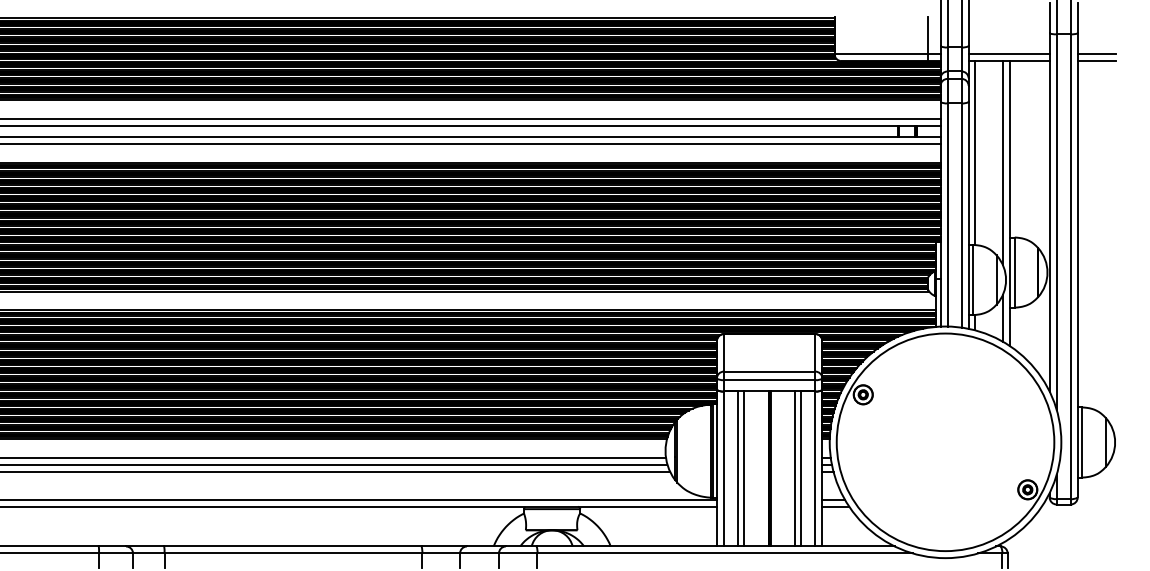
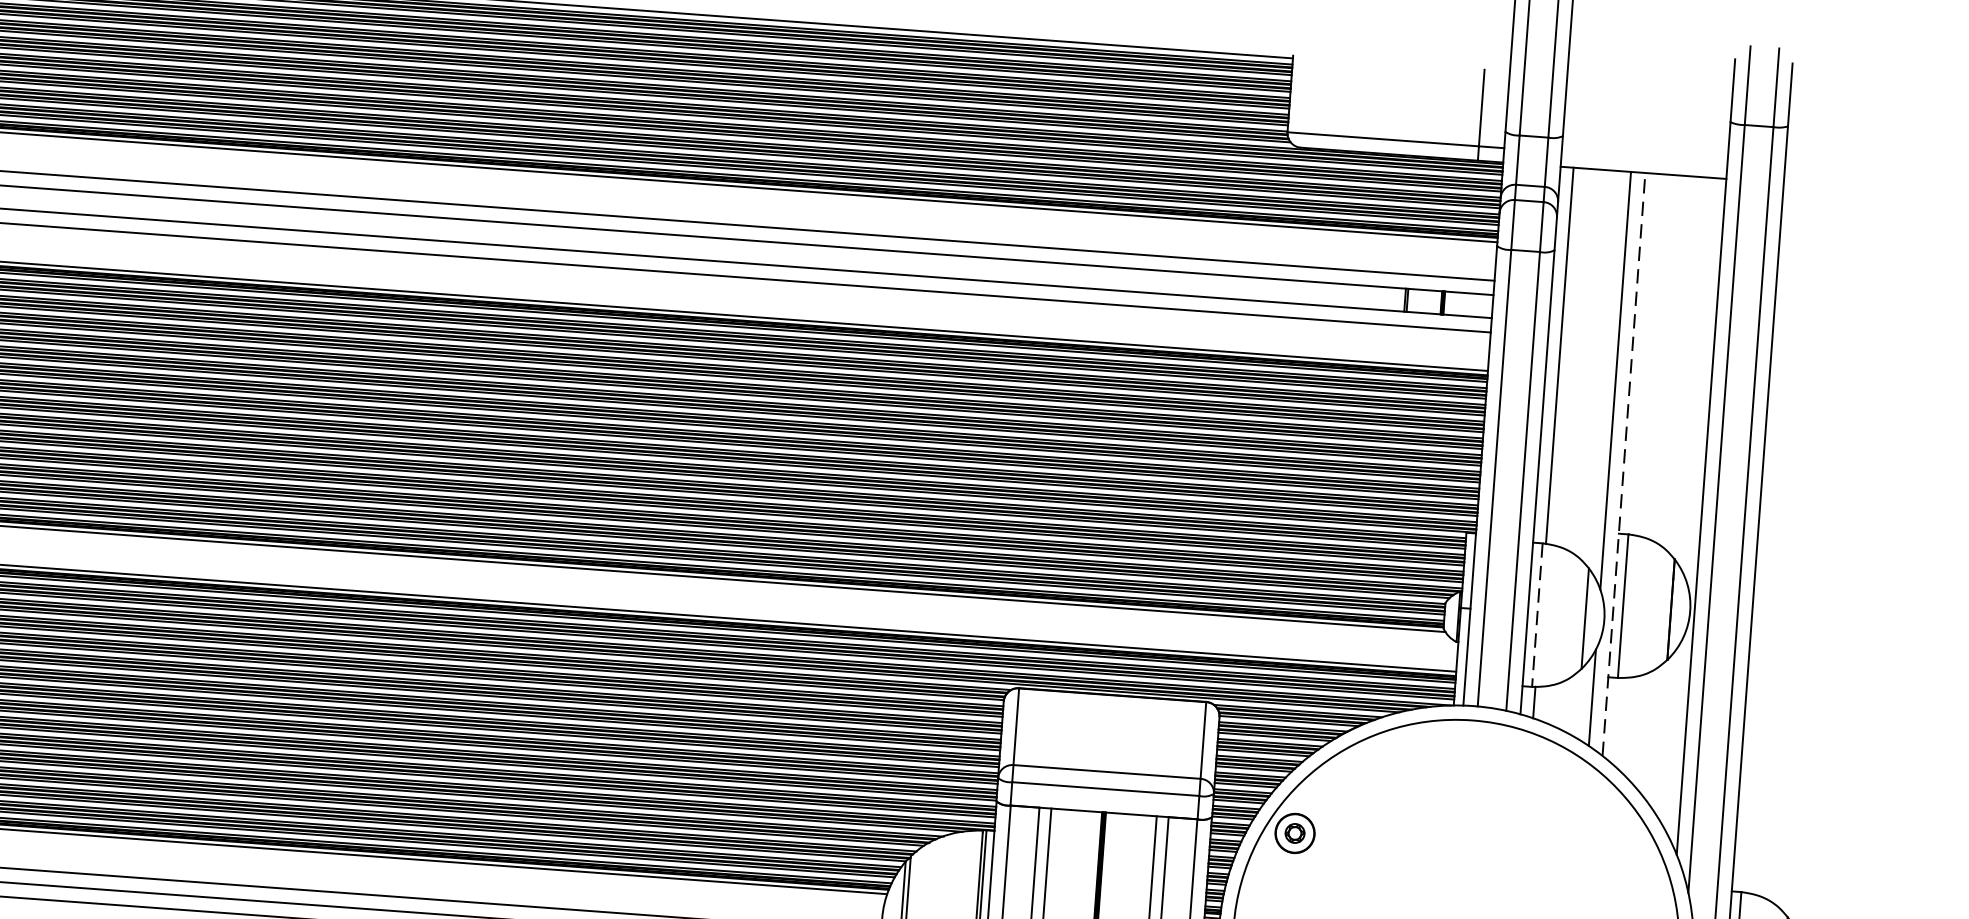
line: (1008, 54) -> (1643, 159), removed
line: (1096, 54) -> (1823, 172), removed
line: (1096, 61) -> (1822, 186), removed
line: (1010, 203) -> (1624, 464), solid -> dashed
line: (973, 280) -> (1537, 616), solid -> dashed

